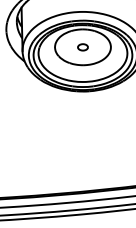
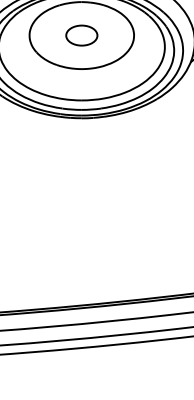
part: (82, 47) -> (80, 35), size x1.67

